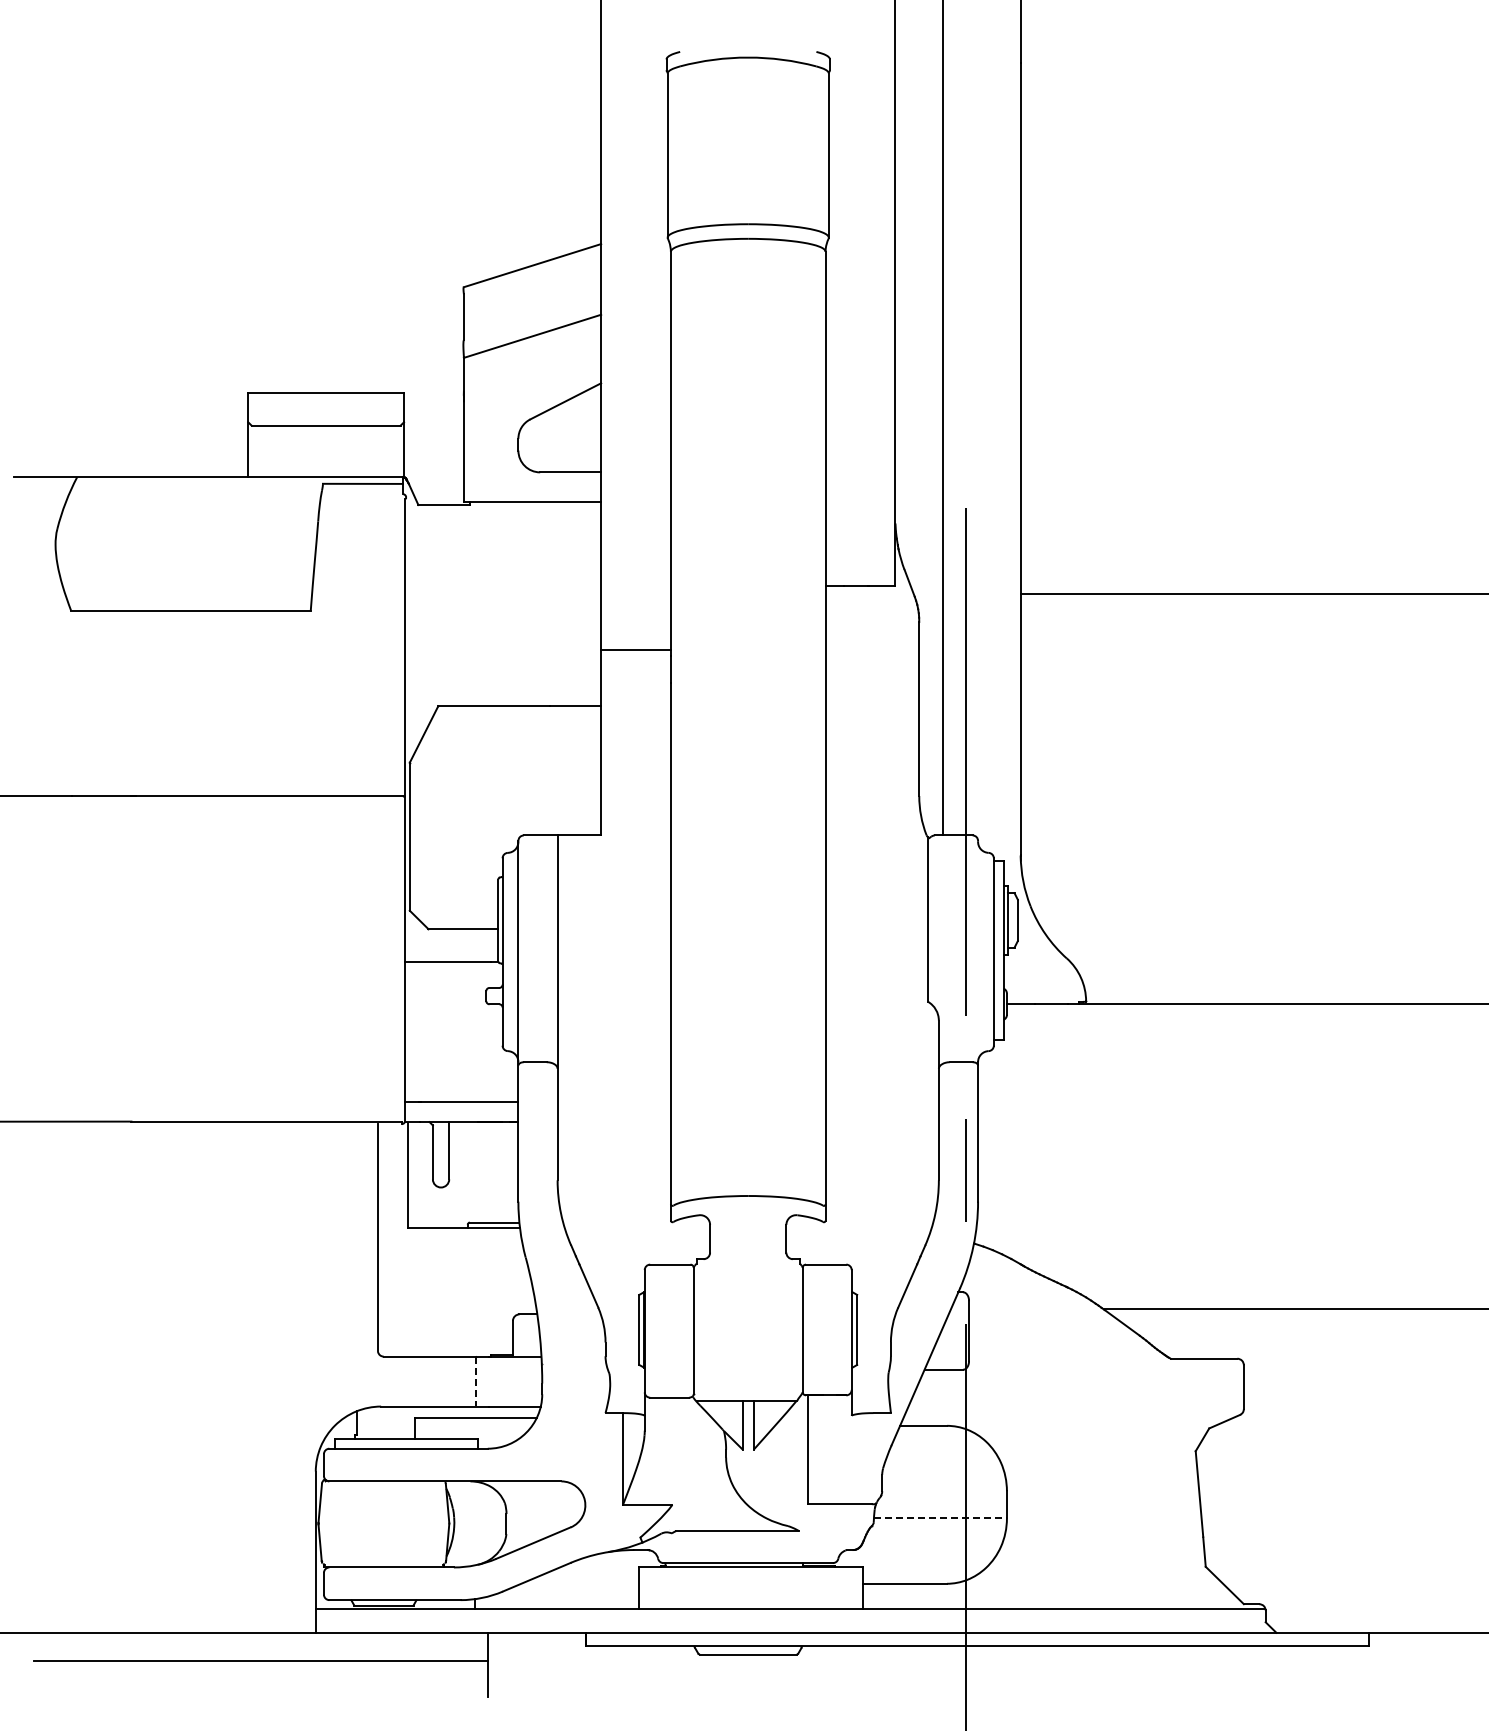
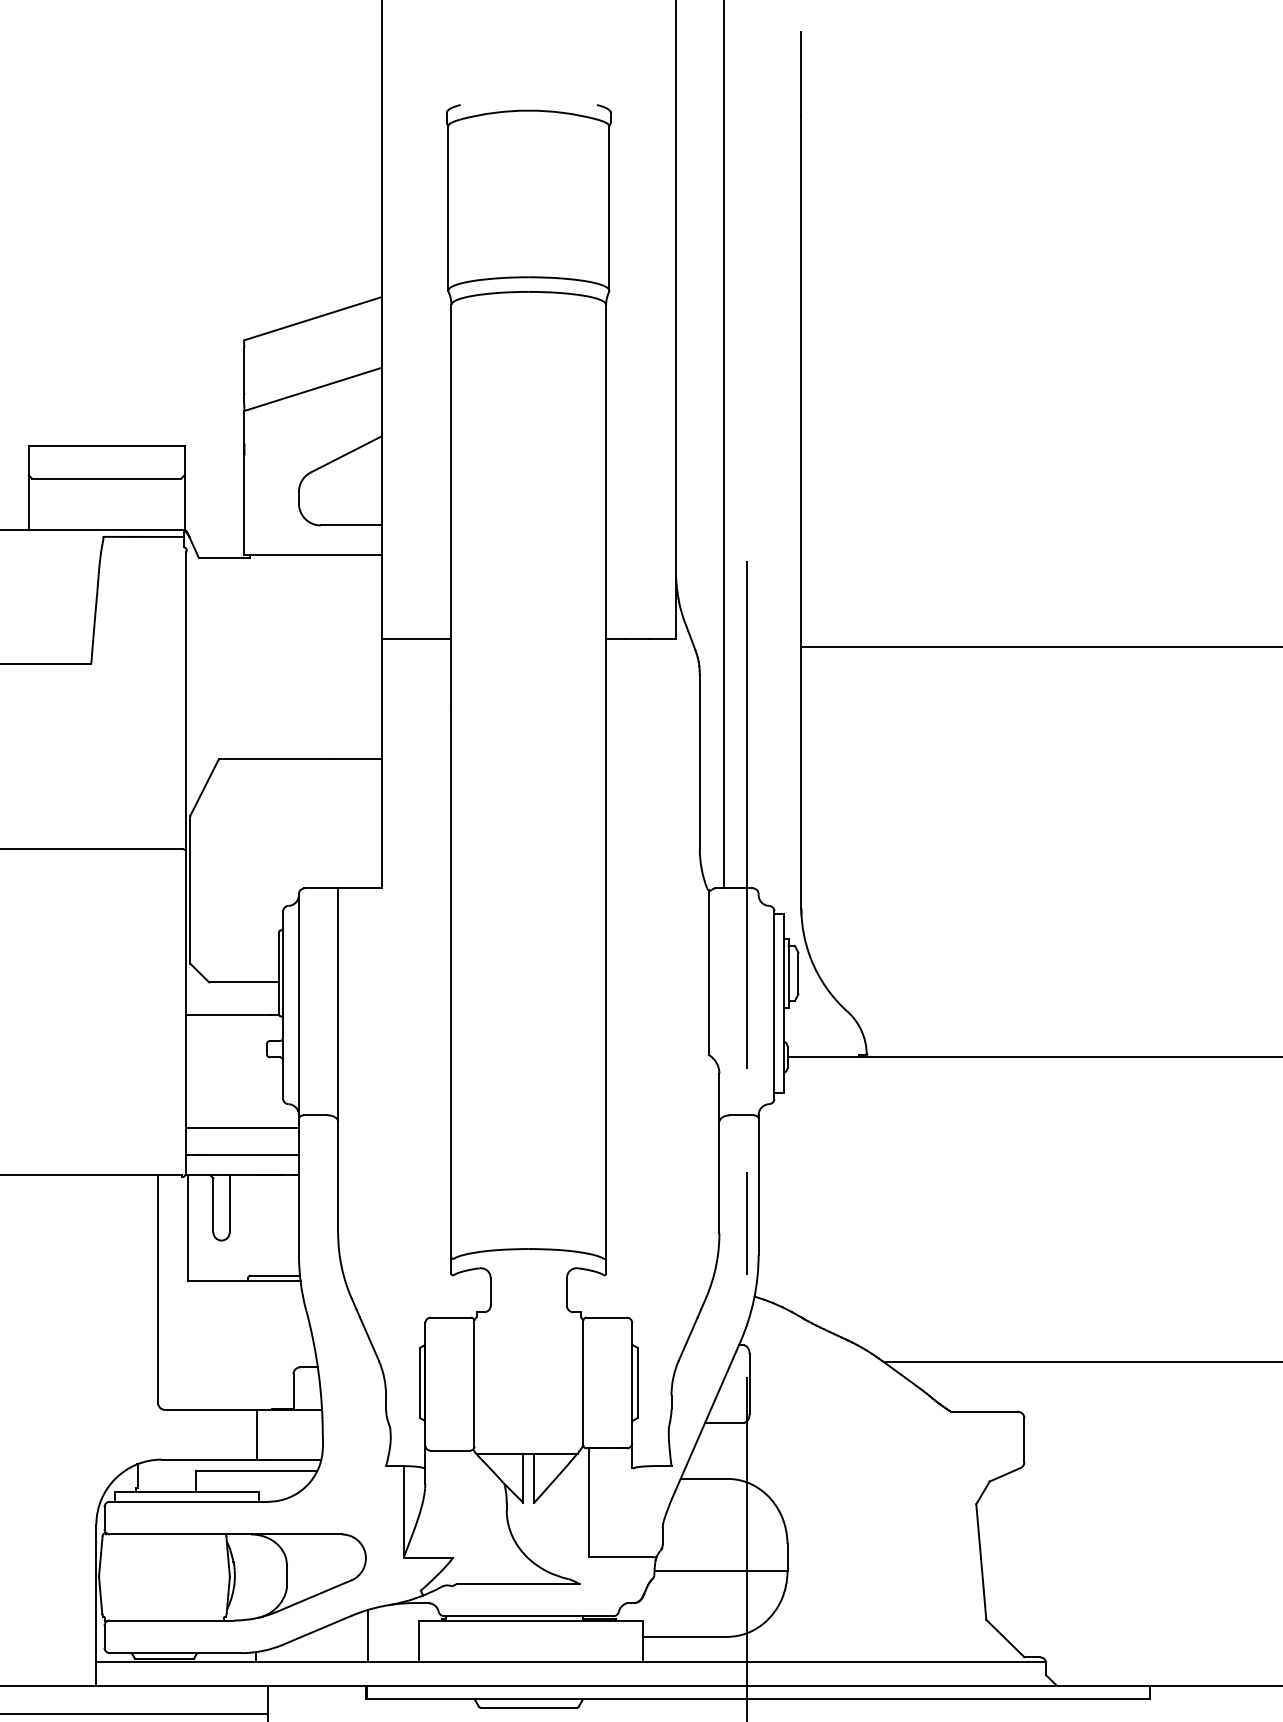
line: (635, 650) -> (416, 639), moved
line: (461, 1075) -> (242, 1128), added
line: (476, 1381) -> (257, 1434), dashed -> solid
line: (940, 1518) -> (721, 1571), dashed -> solid
line: (587, 1582) -> (368, 1635), added

